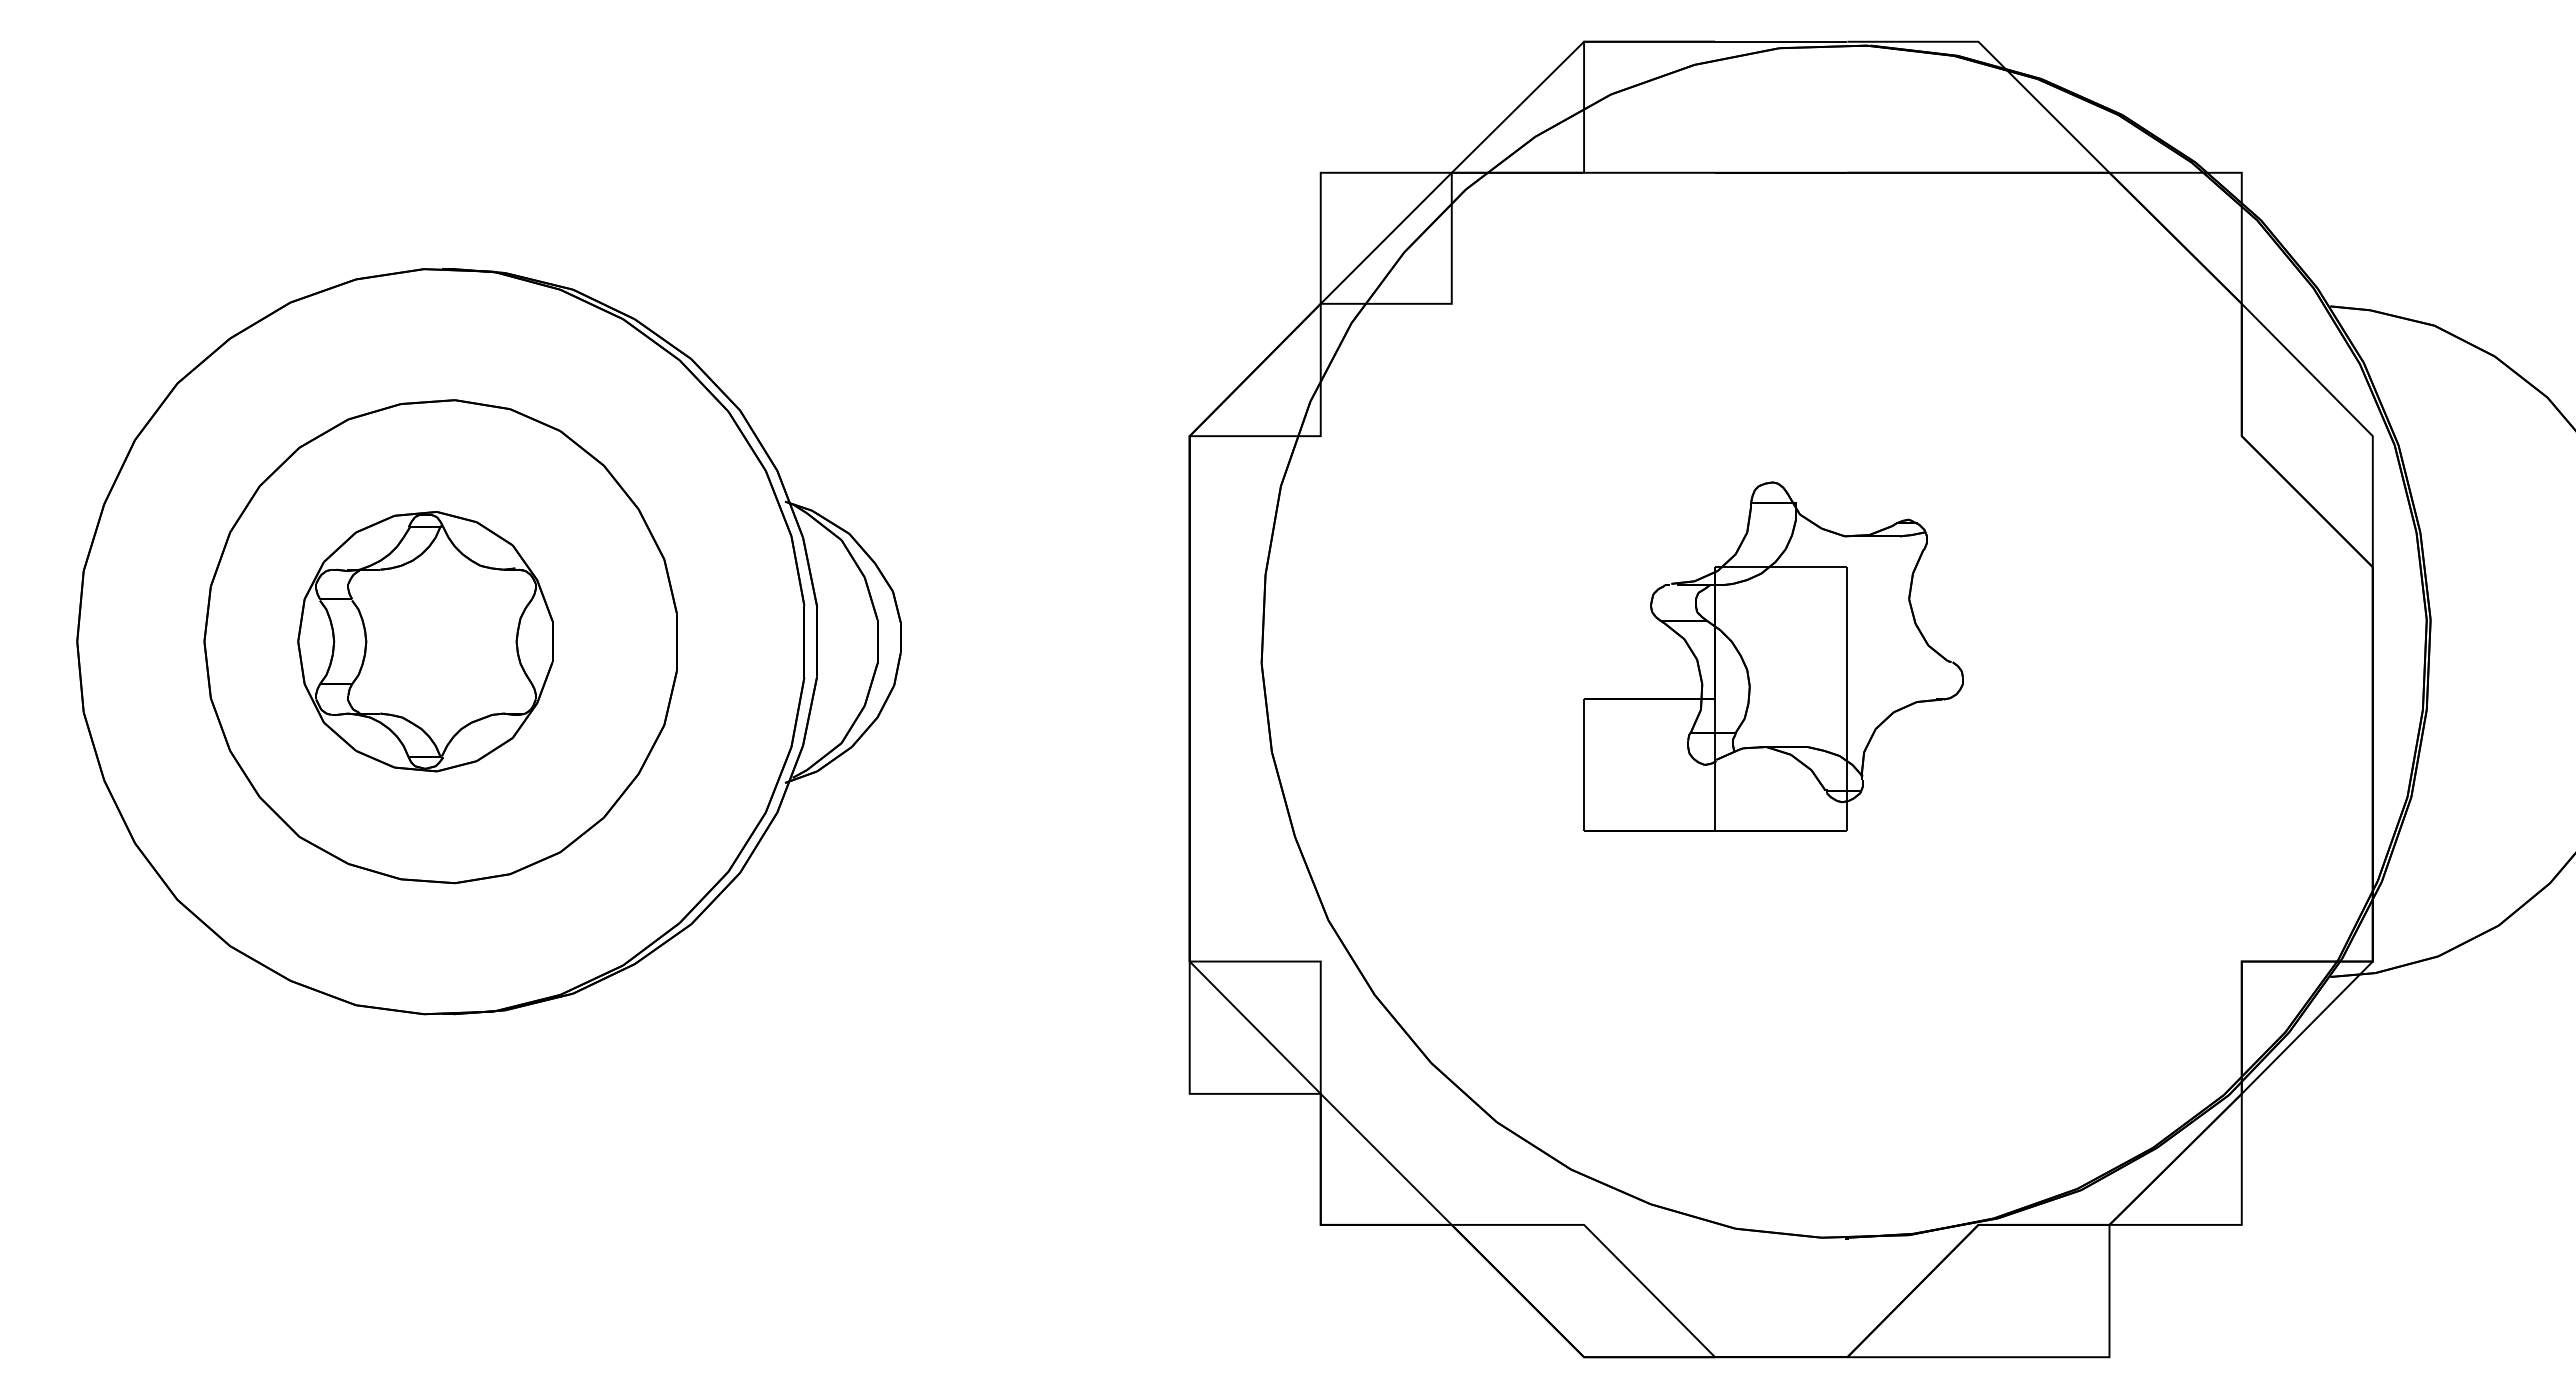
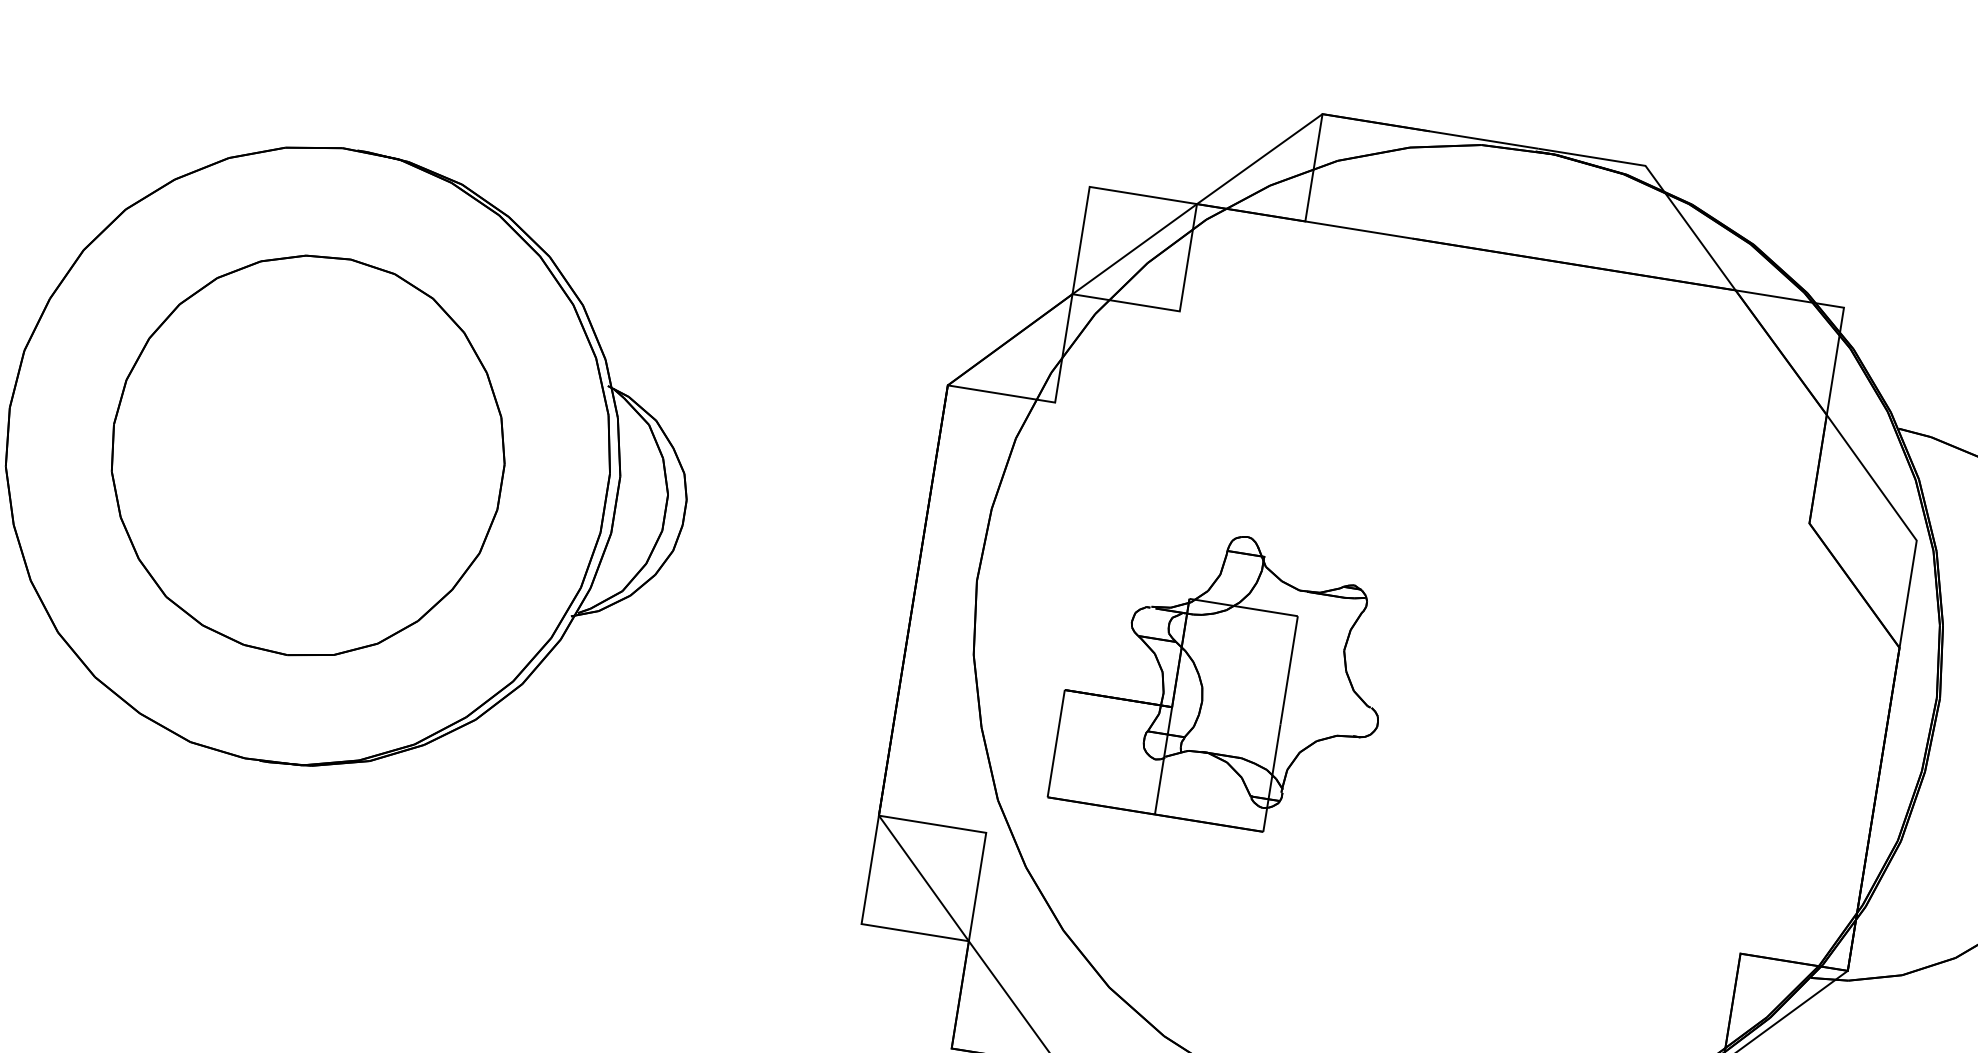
part: (425, 641) -> (295, 453), removed
part: (1773, 656) -> (1225, 679), moved

